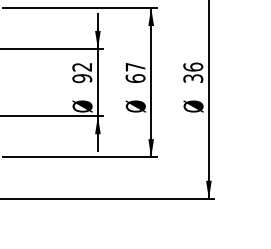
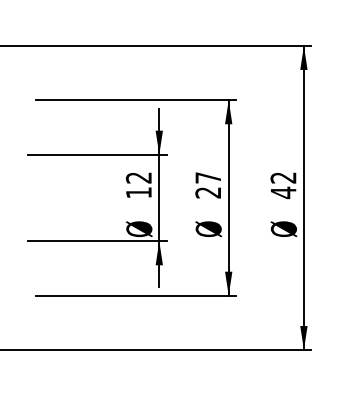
text: (193, 72) -> (283, 185), 36 -> 42
text: (81, 78) -> (138, 192), 92 -> 12
text: (135, 78) -> (208, 192), 67 -> 27

